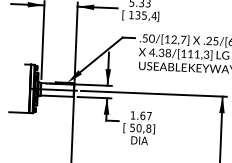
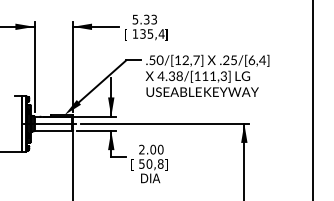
text: (141, 115) -> (151, 149), 1.67 -> 2.00

